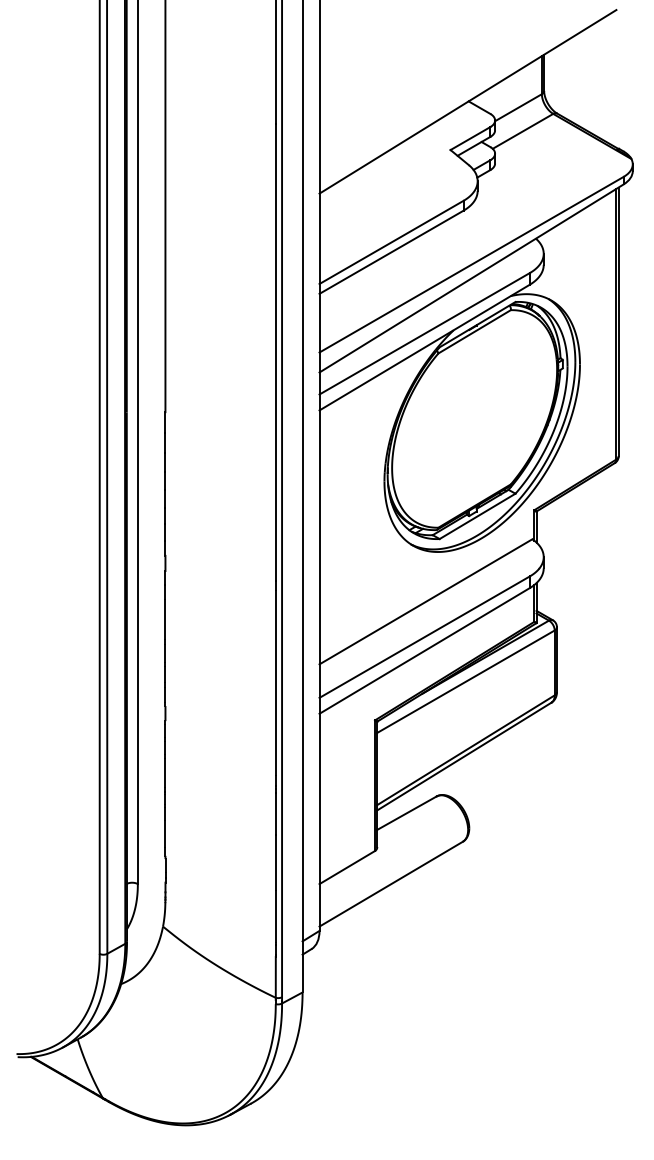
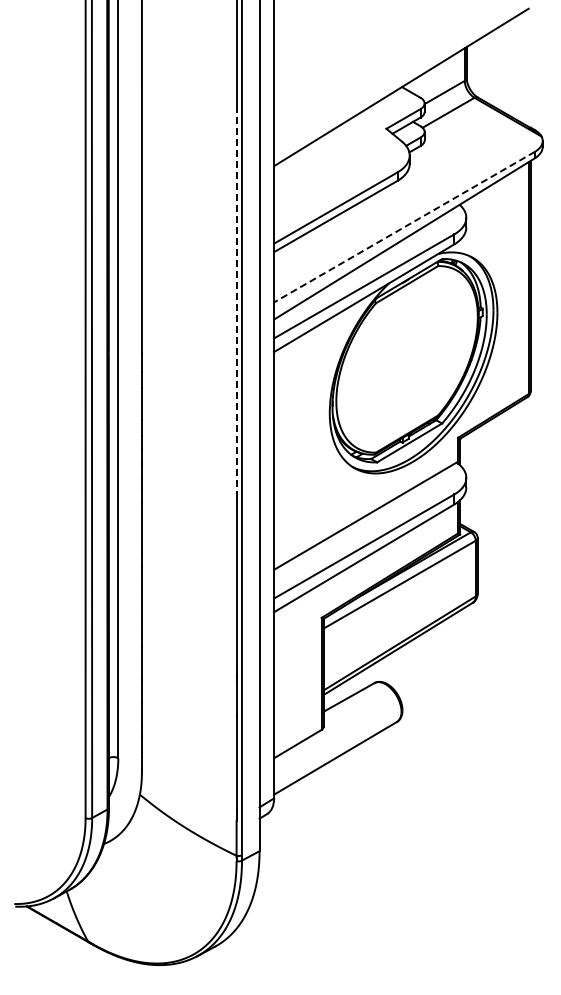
line: (471, 265) -> (404, 227), solid -> dashed
line: (275, 352) -> (236, 302), solid -> dashed

